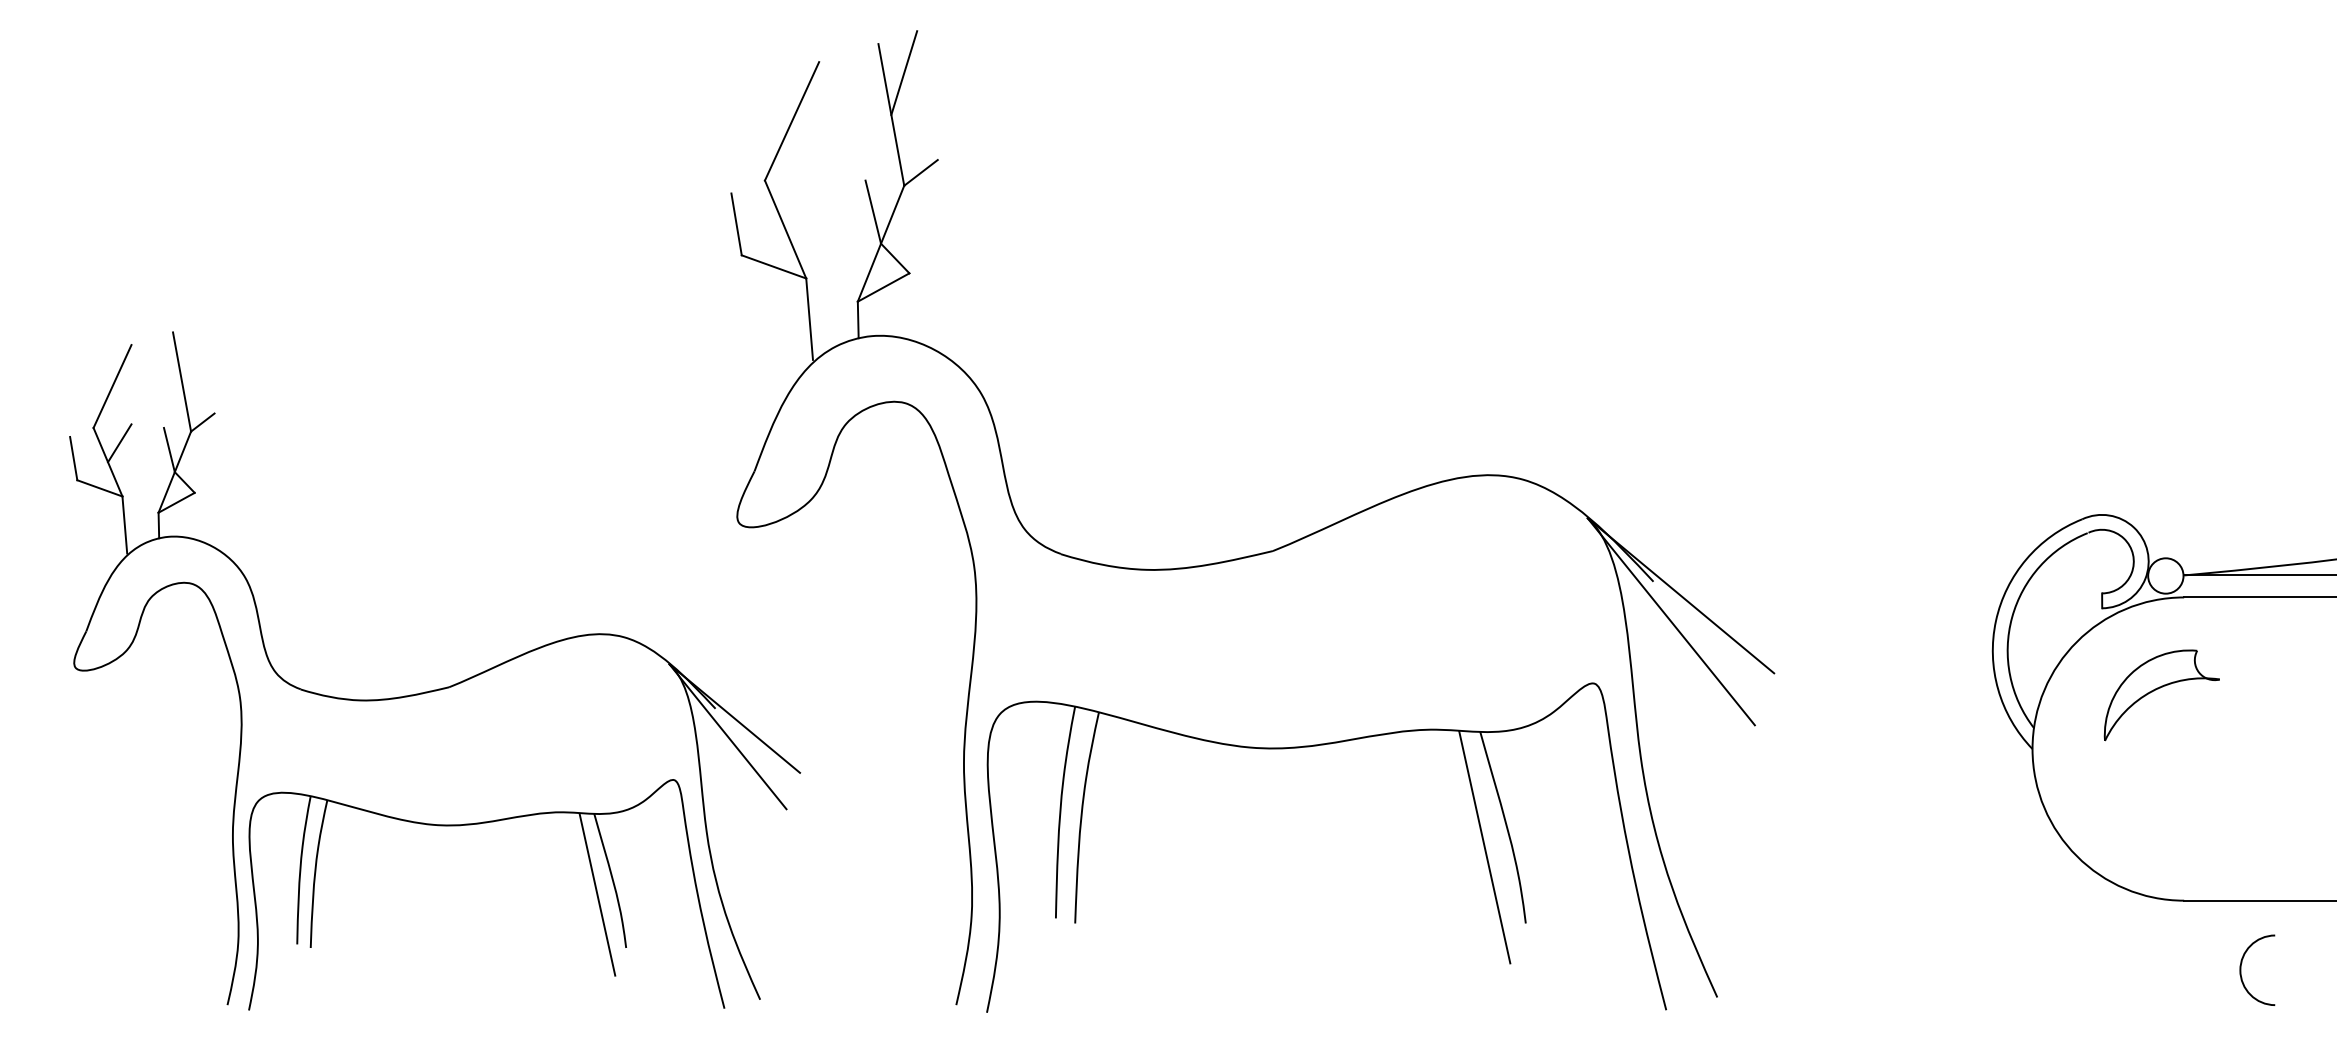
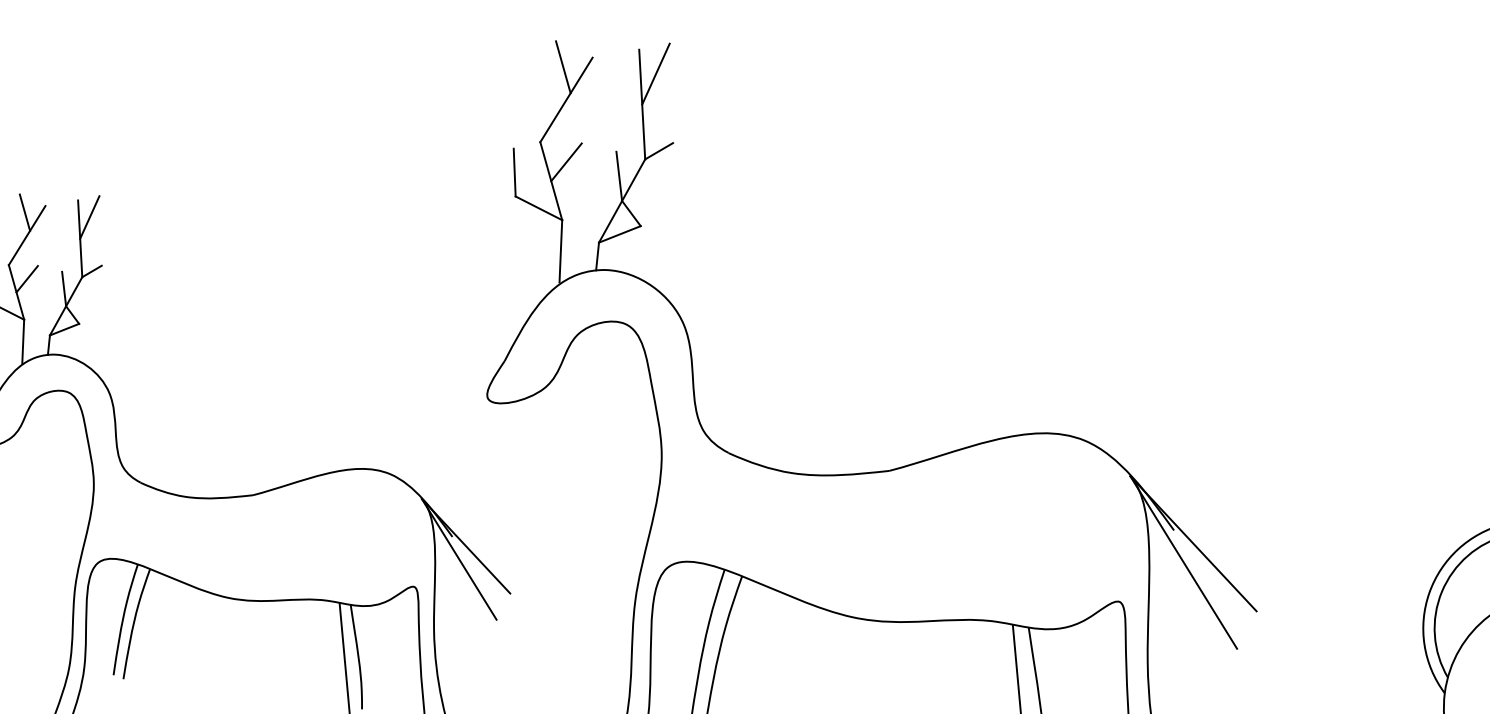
line: (782, 78) -> (563, 66), added
line: (802, 202) -> (566, 162), added
line: (191, 352) -> (90, 217), added
line: (105, 356) -> (24, 212), added

